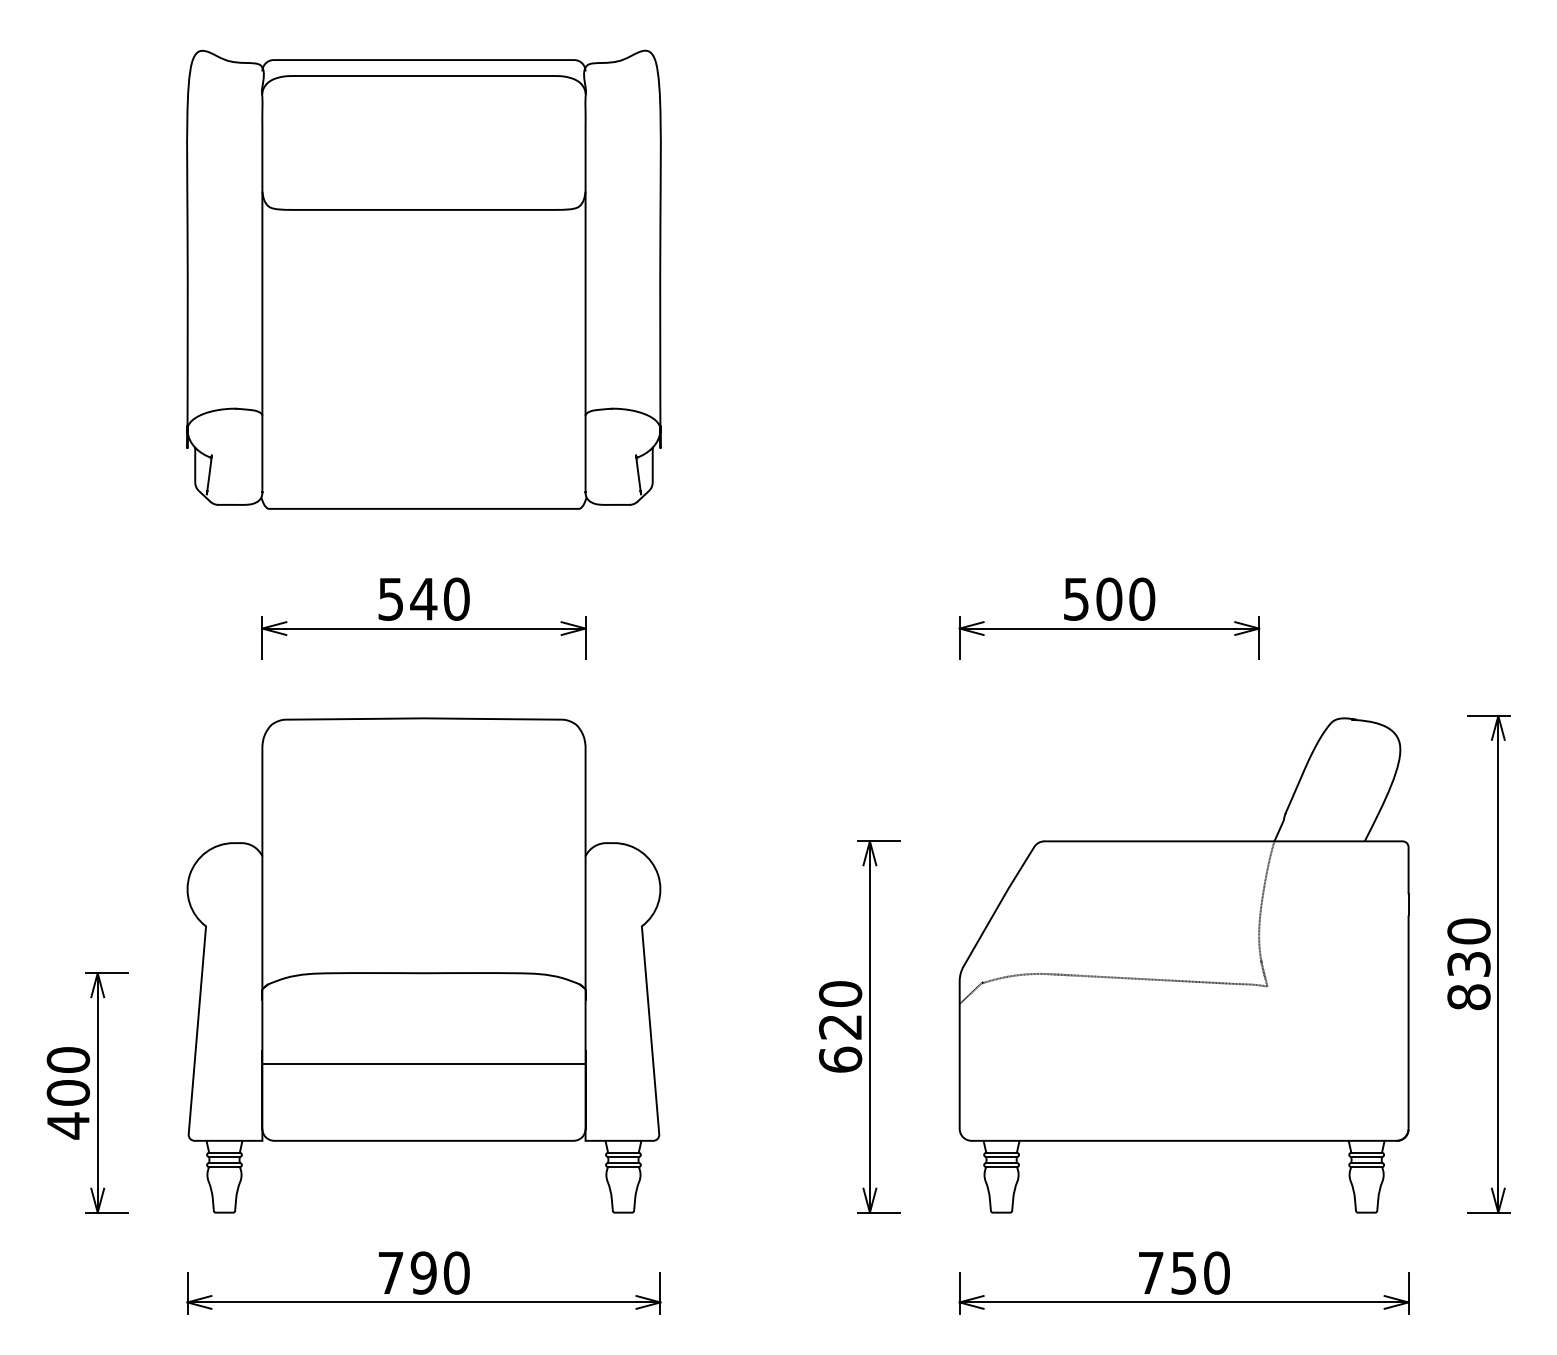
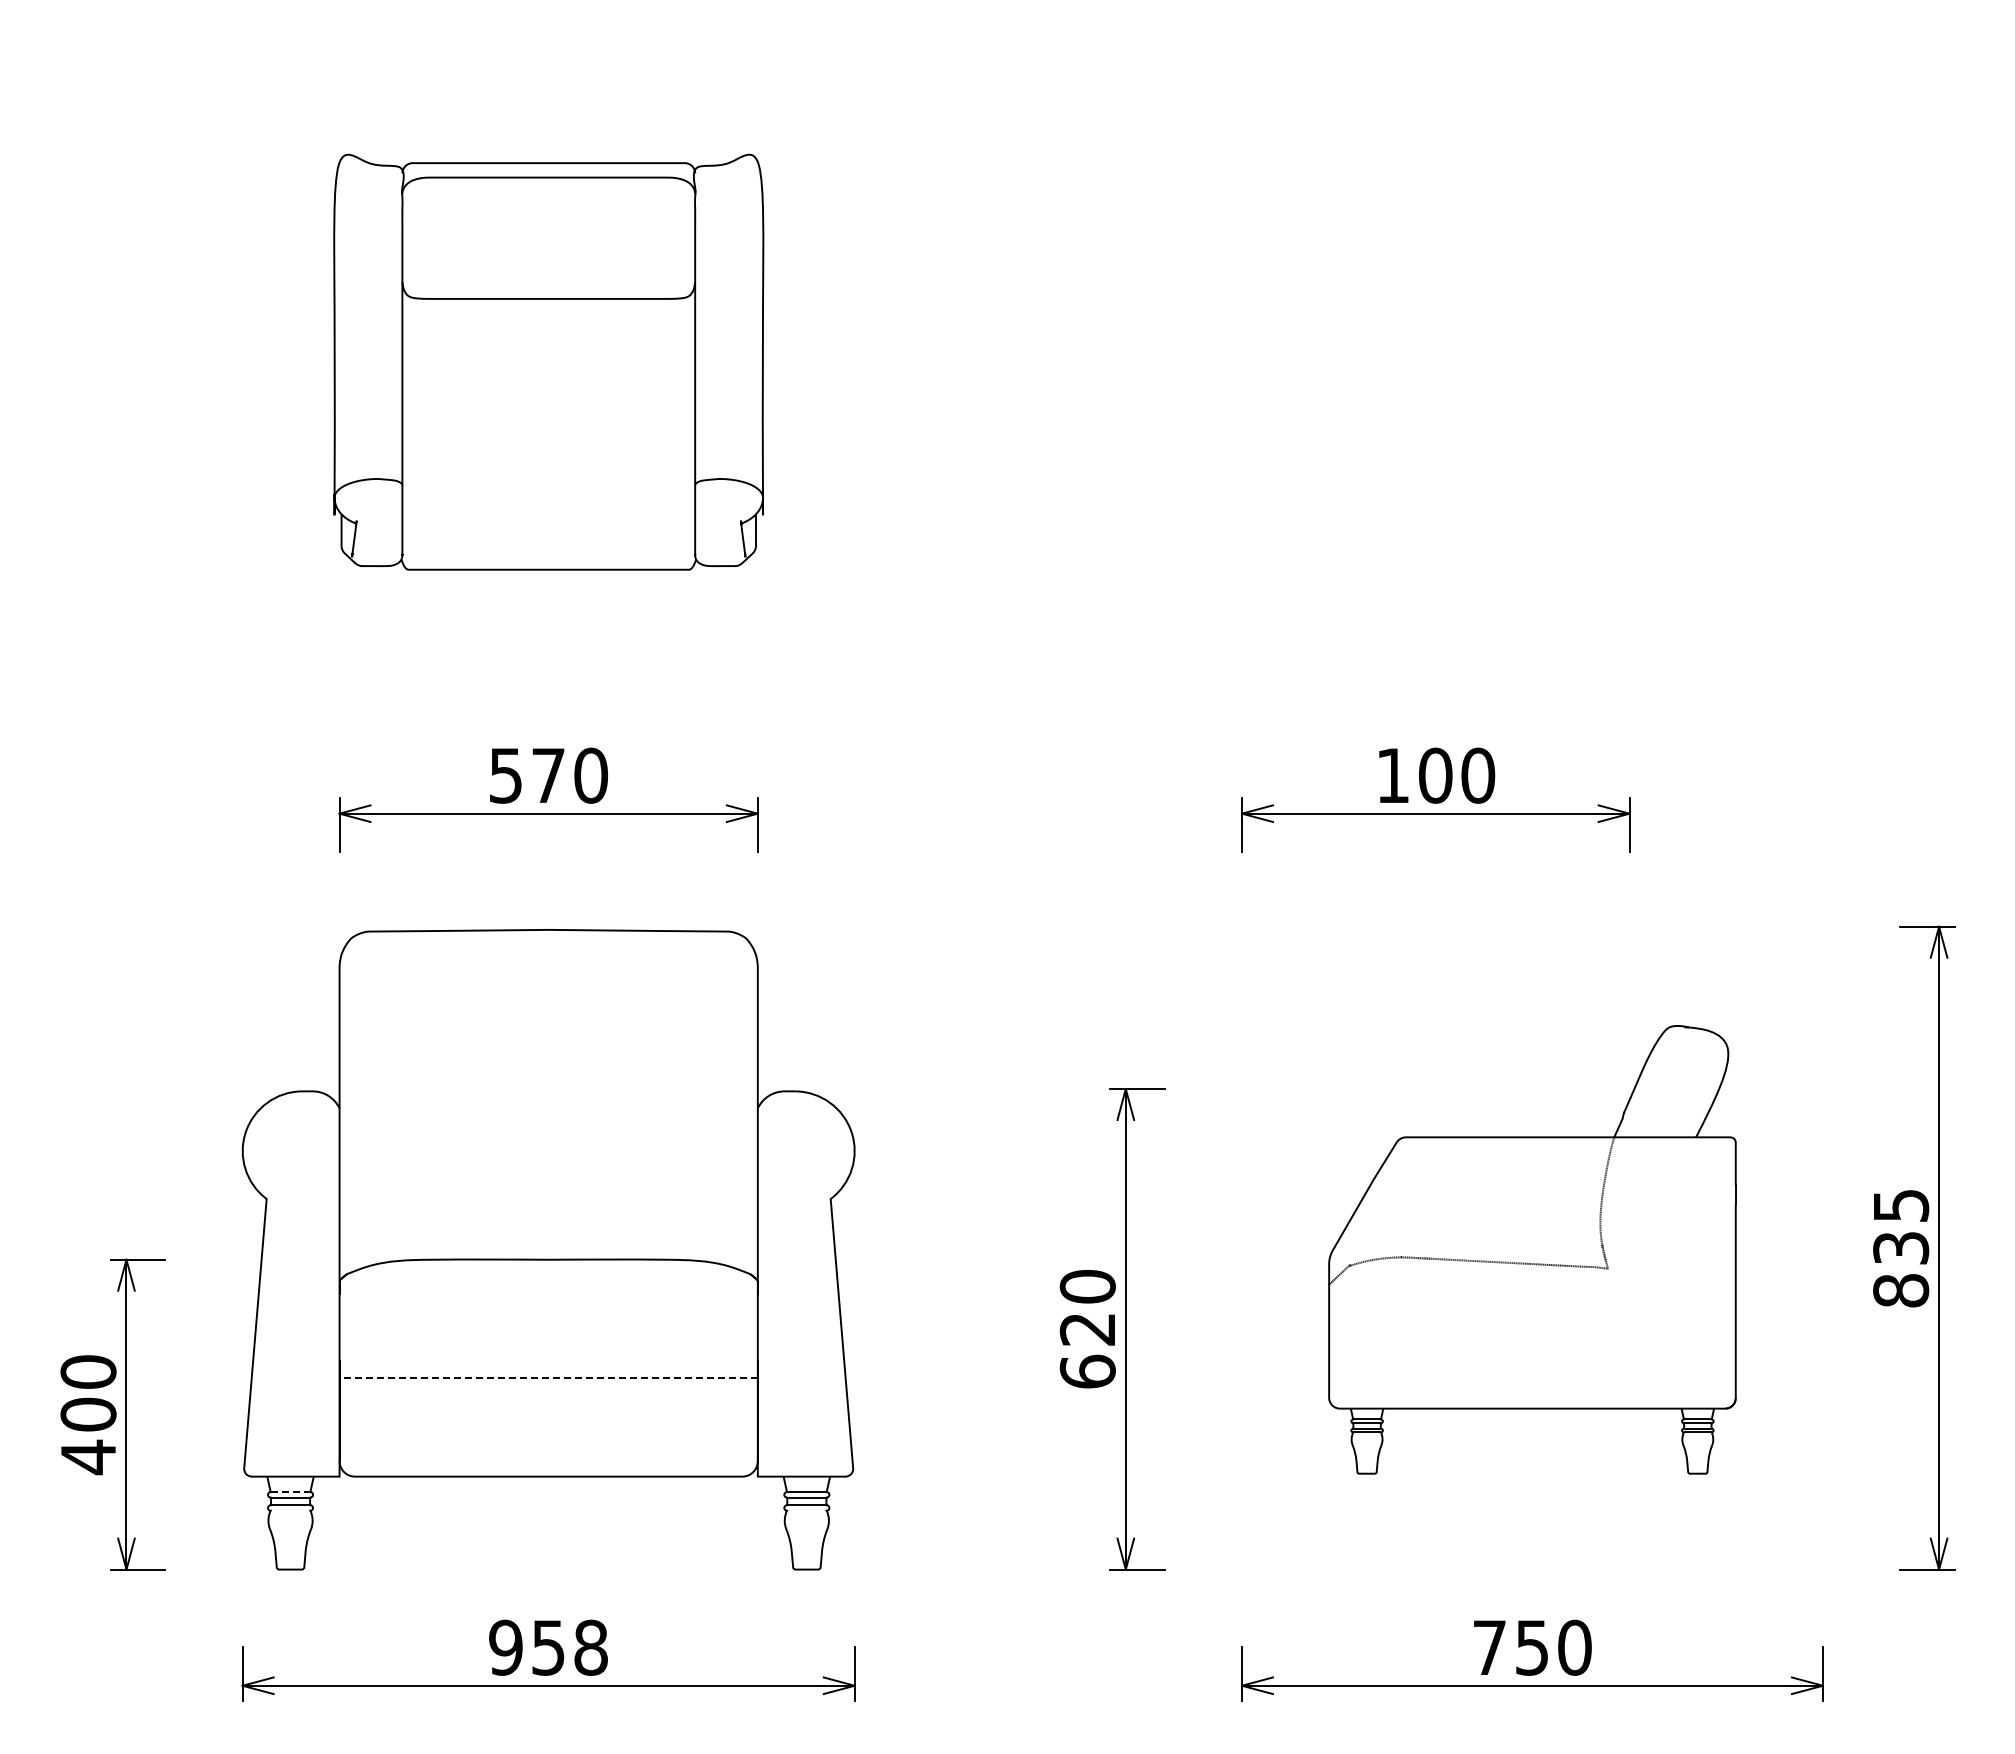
part: (423, 279) -> (548, 361), size x0.7
text: (423, 599) -> (548, 775), 540 -> 570
text: (1075, 599) -> (1392, 775), 500 -> 100
text: (1469, 931) -> (1901, 1205), 830 -> 835
part: (1184, 965) -> (1532, 1249), size x0.7
line: (423, 1064) -> (548, 1377), solid -> dashed
line: (224, 1153) -> (290, 1492), solid -> dashed
line: (224, 1167) -> (290, 1510), removed
line: (623, 1167) -> (806, 1510), removed
text: (423, 1272) -> (548, 1647), 790 -> 958

